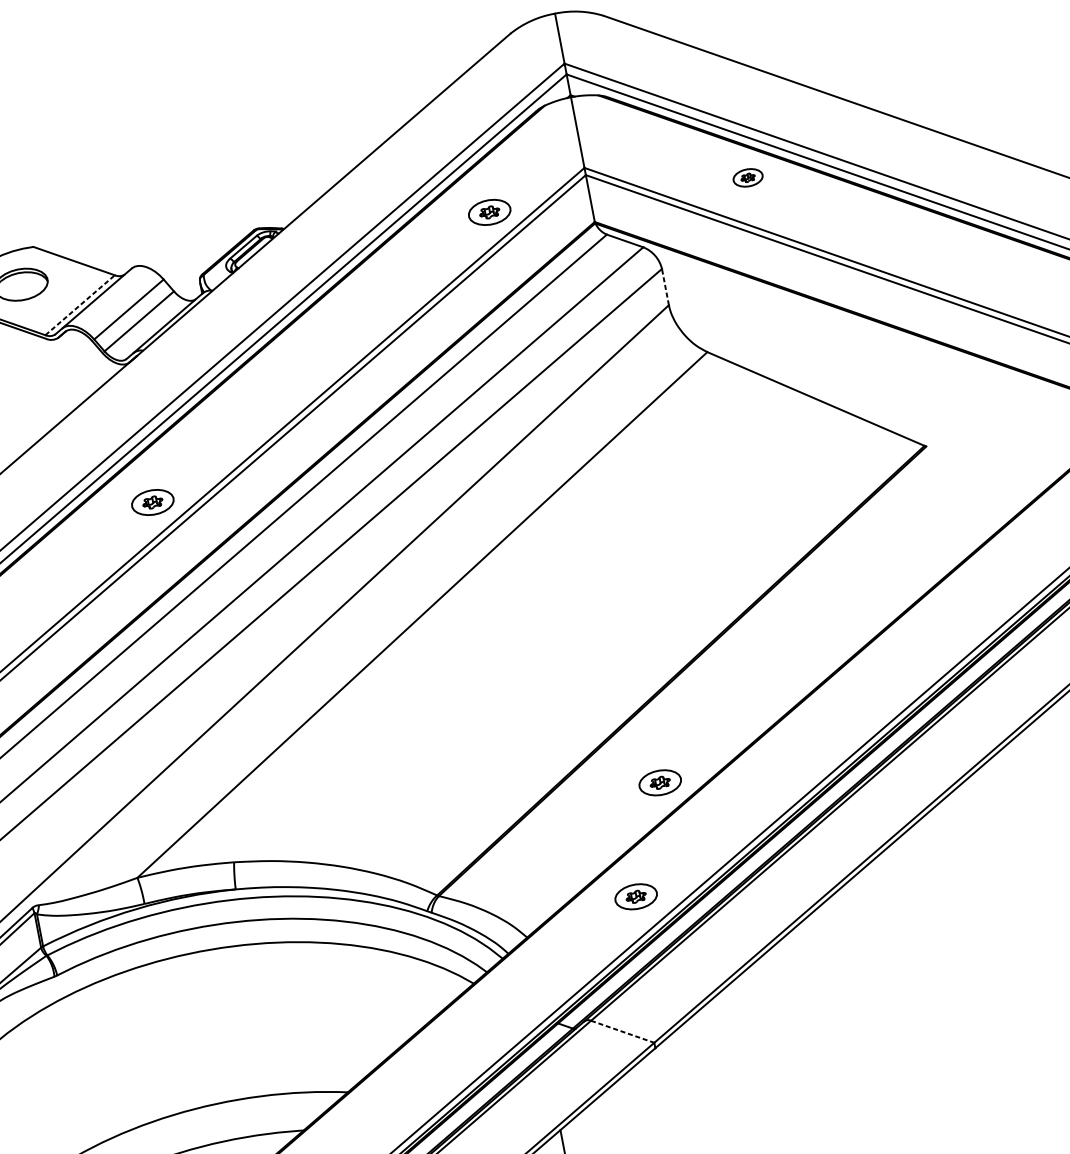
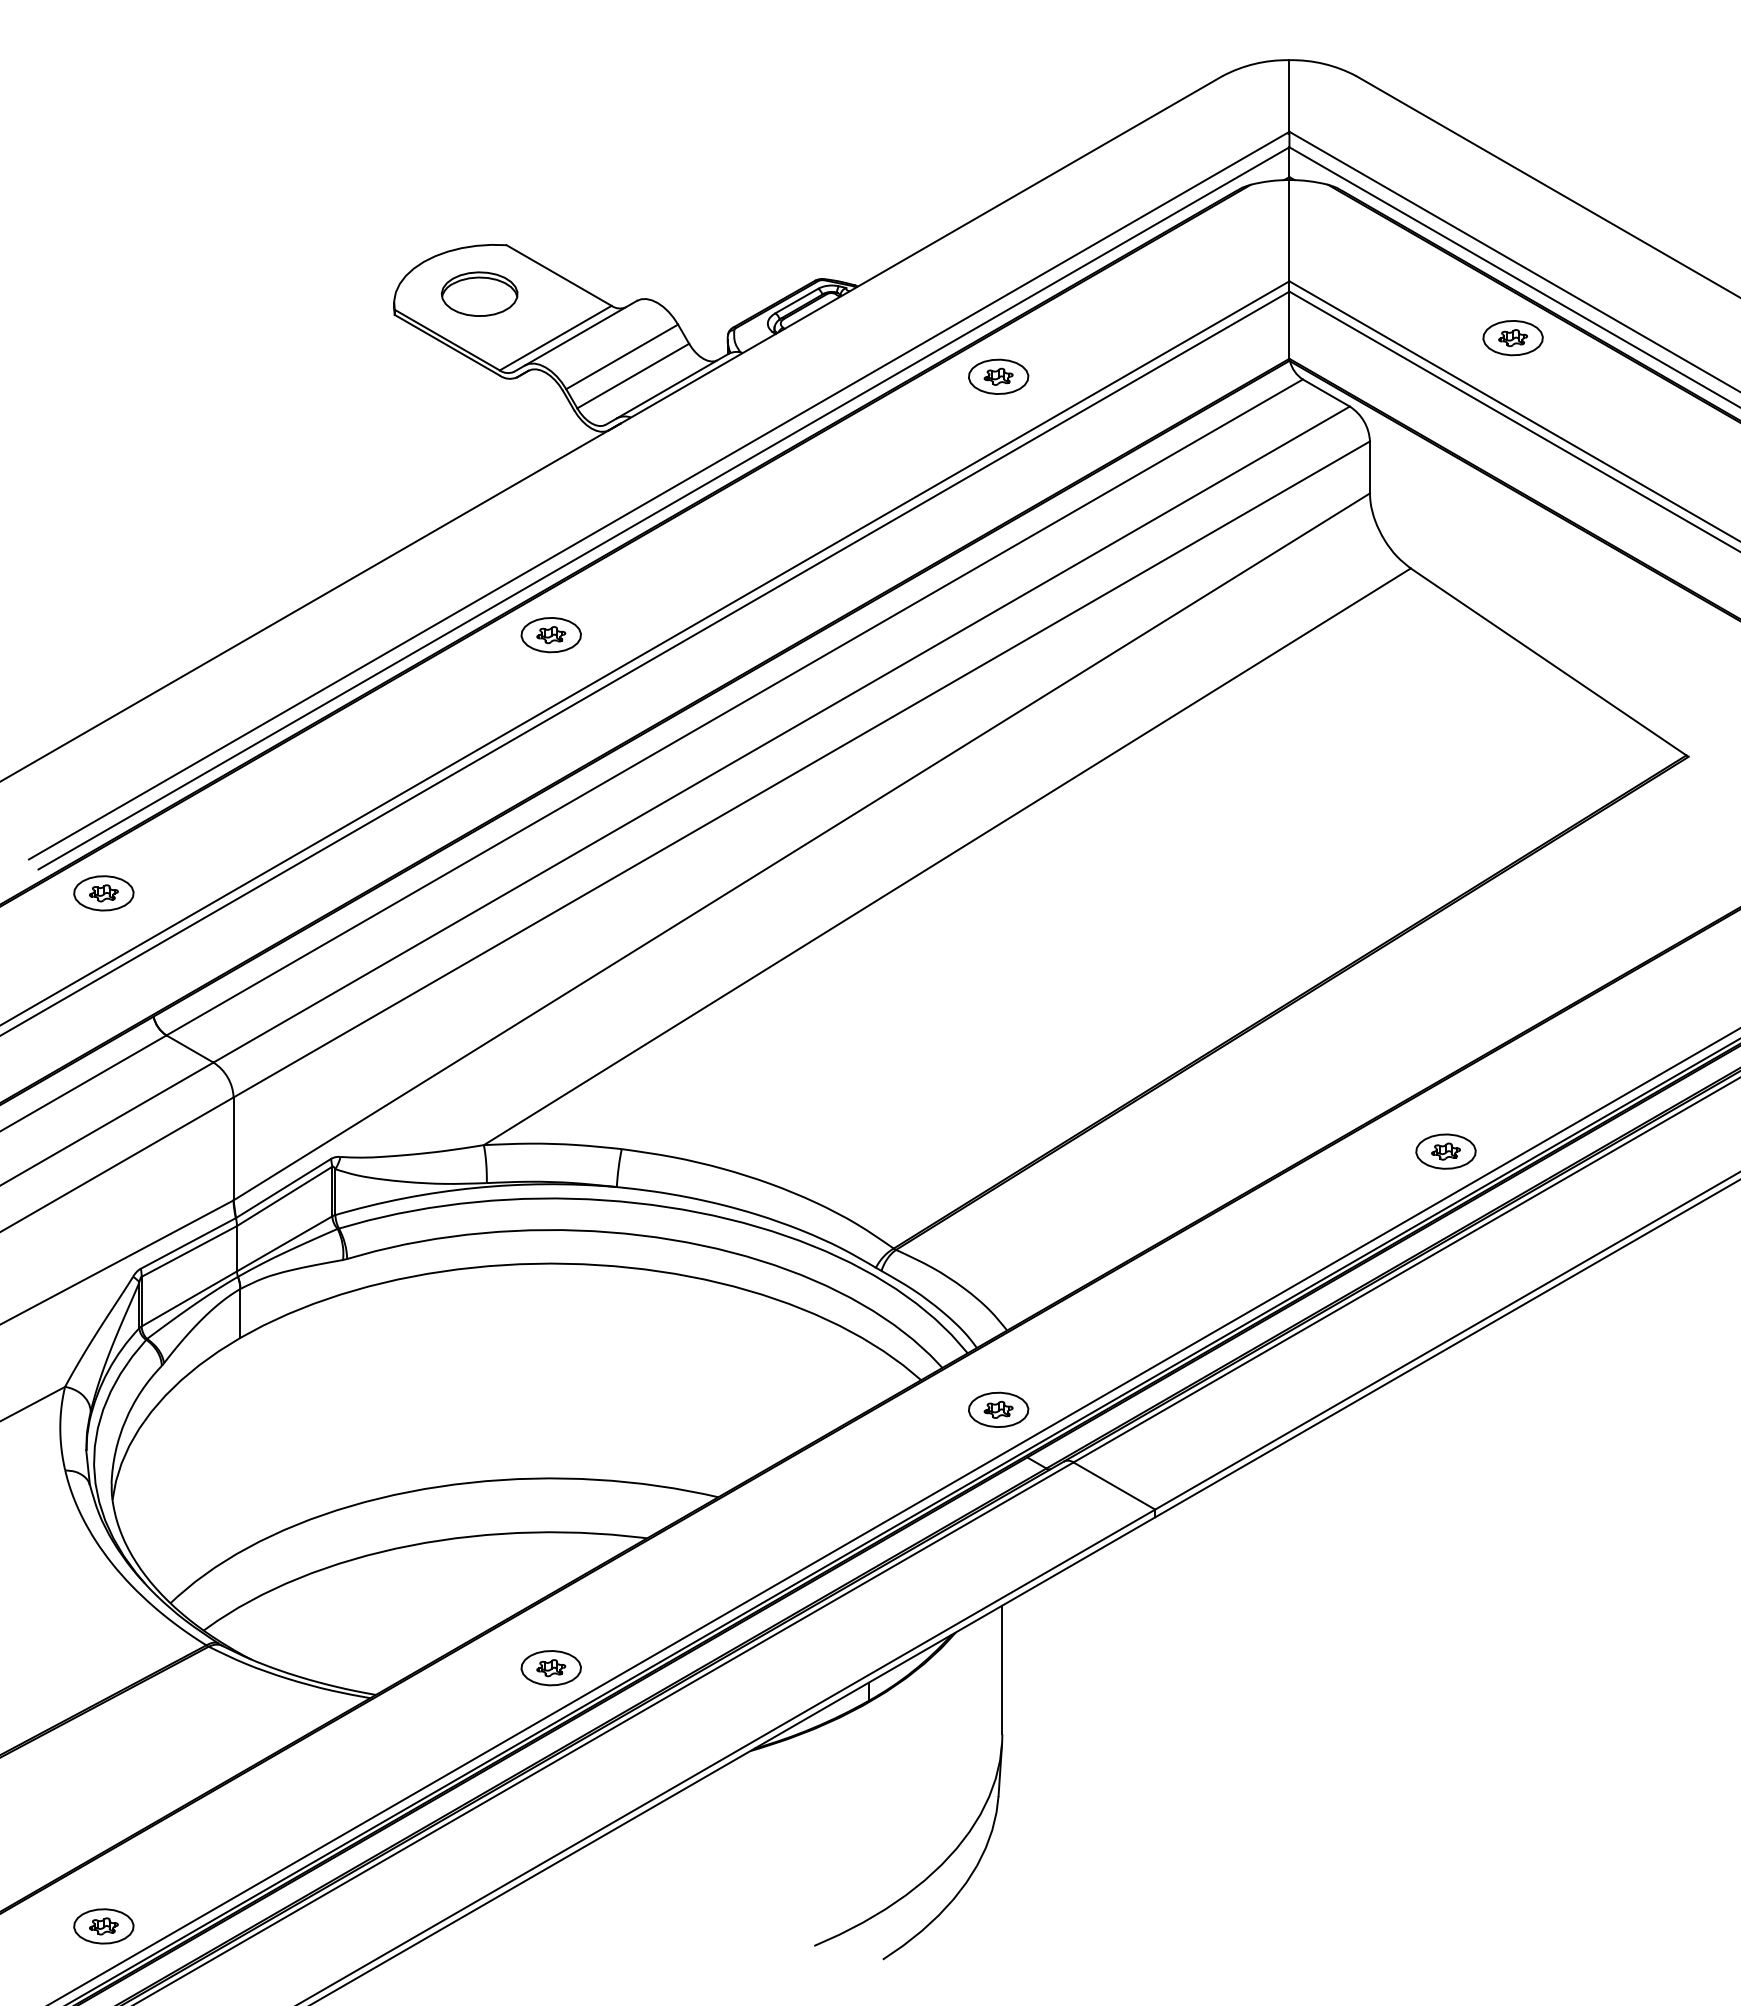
part: (747, 178) -> (1512, 338), size x1.43
part: (489, 212) -> (998, 376), moved
line: (665, 287) -> (1369, 467), dashed -> solid
line: (80, 305) -> (555, 338), dashed -> solid
part: (152, 502) -> (550, 635), moved
part: (659, 782) -> (1445, 1151), moved
part: (636, 896) -> (998, 1409), moved
line: (622, 1032) -> (1114, 1486), dashed -> solid

